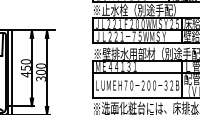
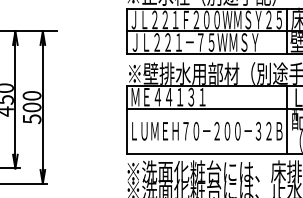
text: (40, 78) -> (30, 118), 300 -> 500

